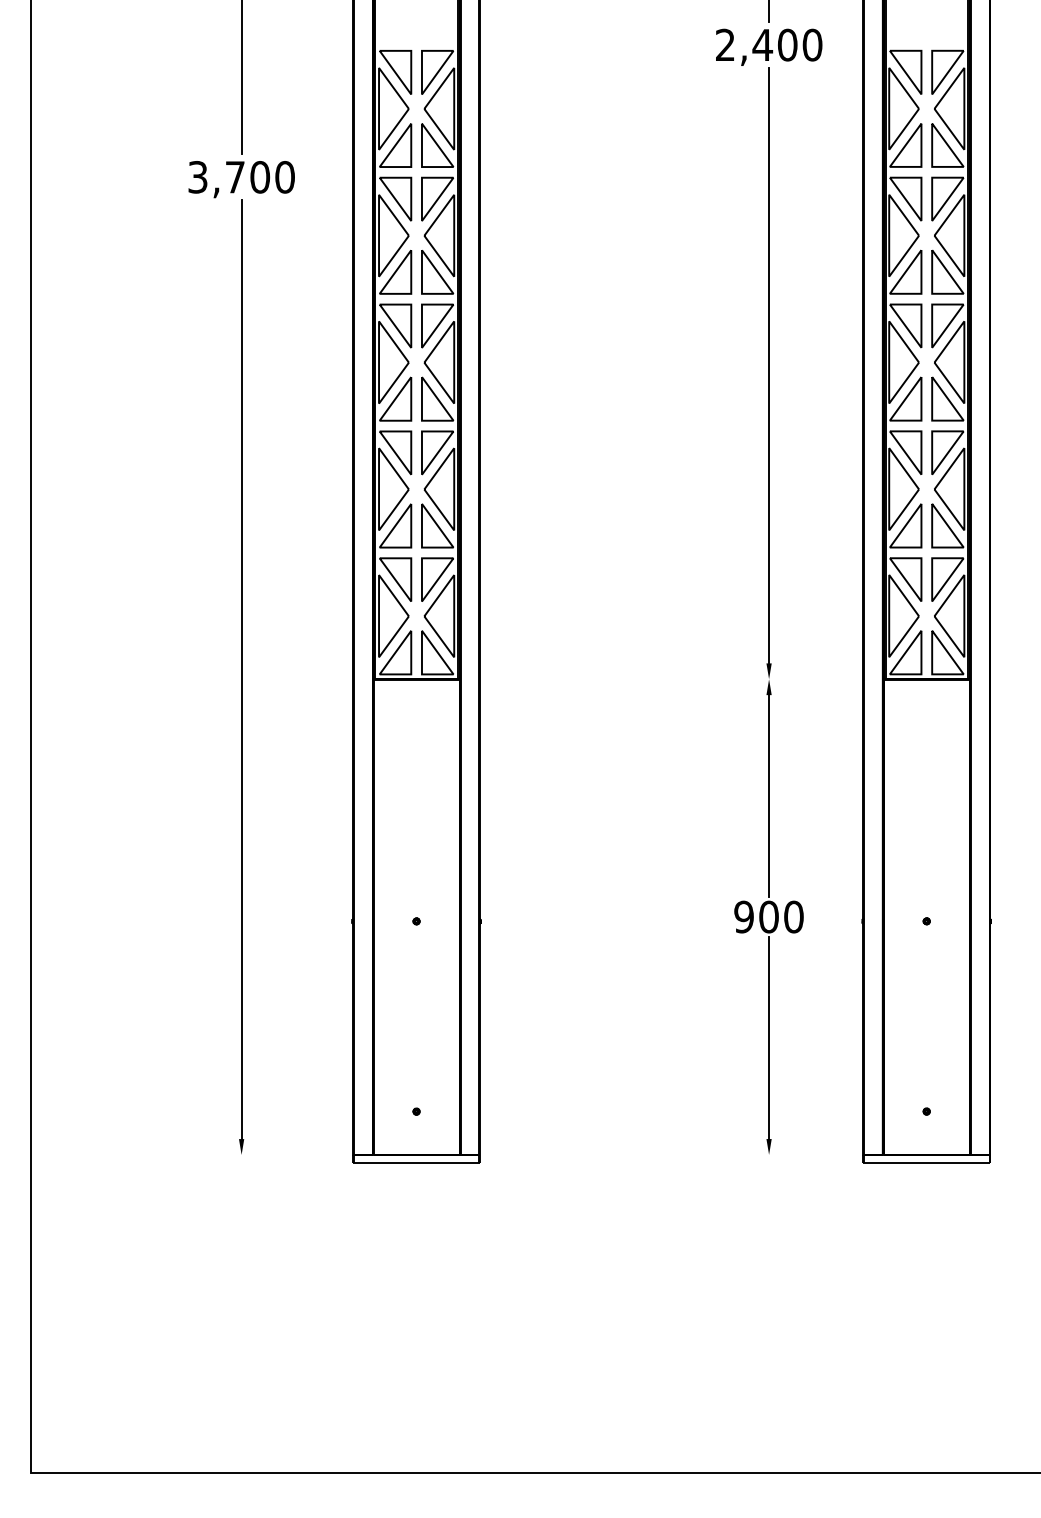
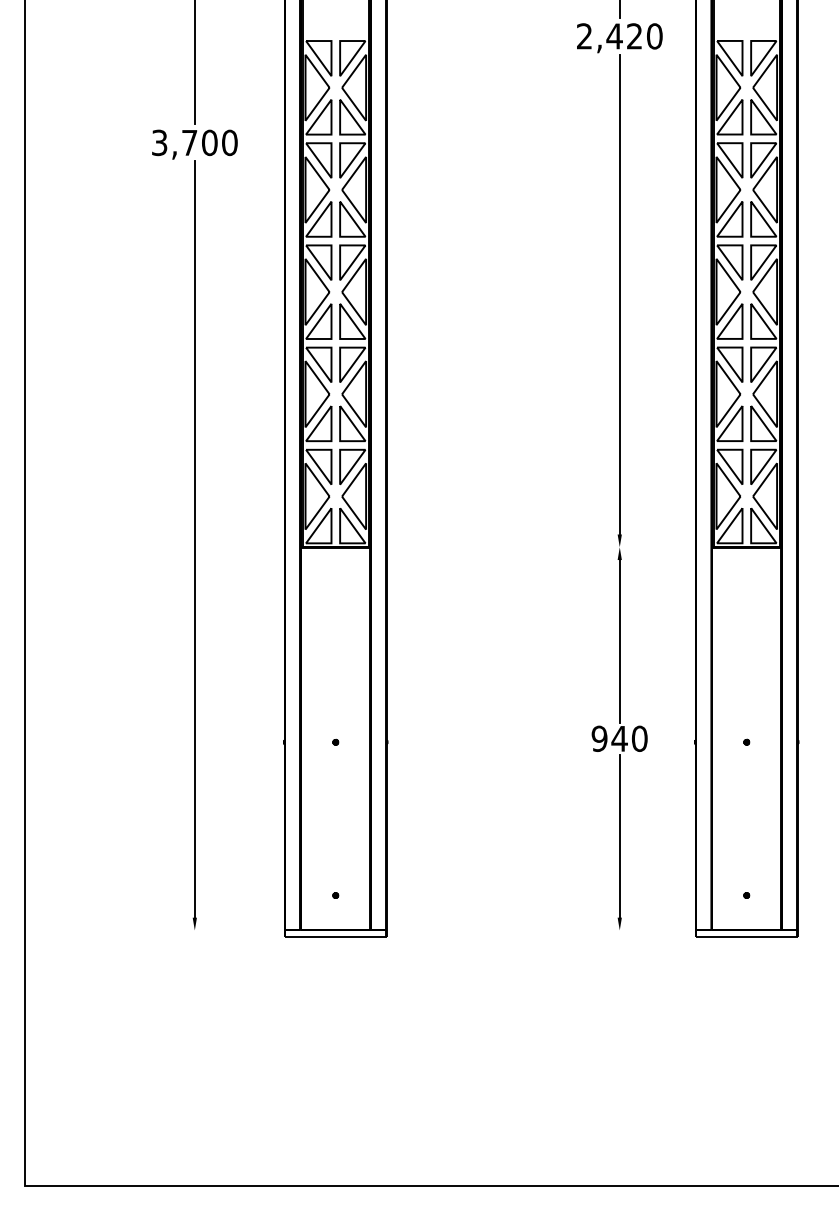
text: (787, 45) -> (634, 36), 2,400 -> 2,420
text: (768, 916) -> (619, 738), 900 -> 940

